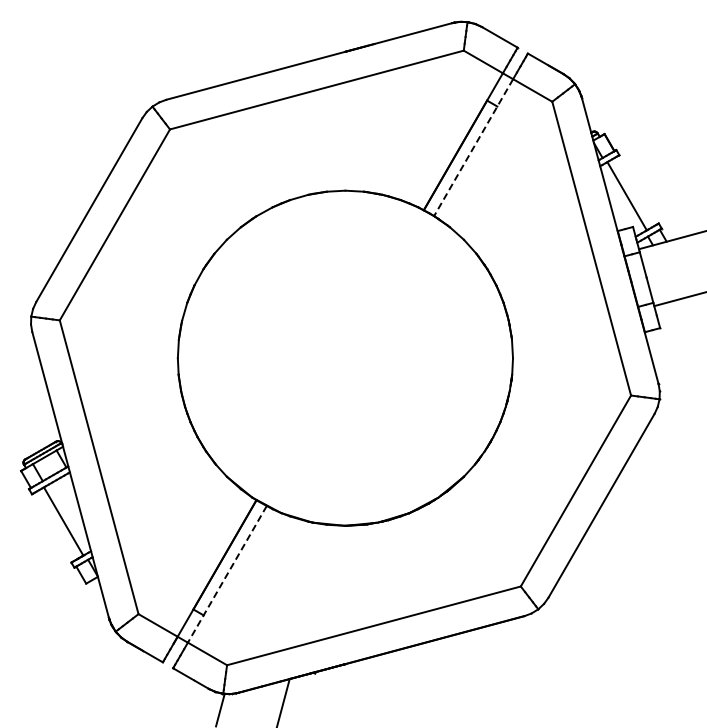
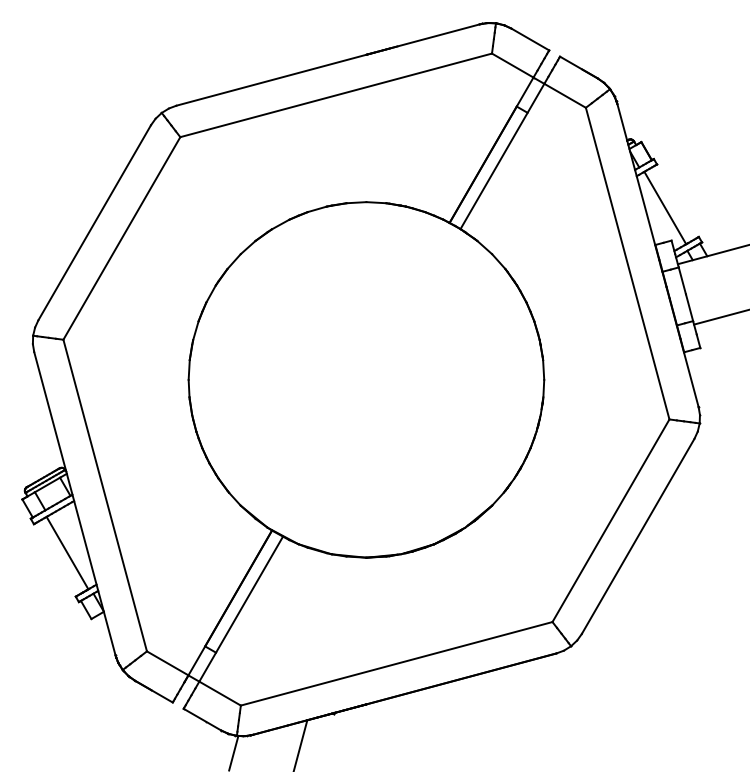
line: (473, 148) -> (502, 157), dashed -> solid
line: (227, 574) -> (241, 609), dashed -> solid

